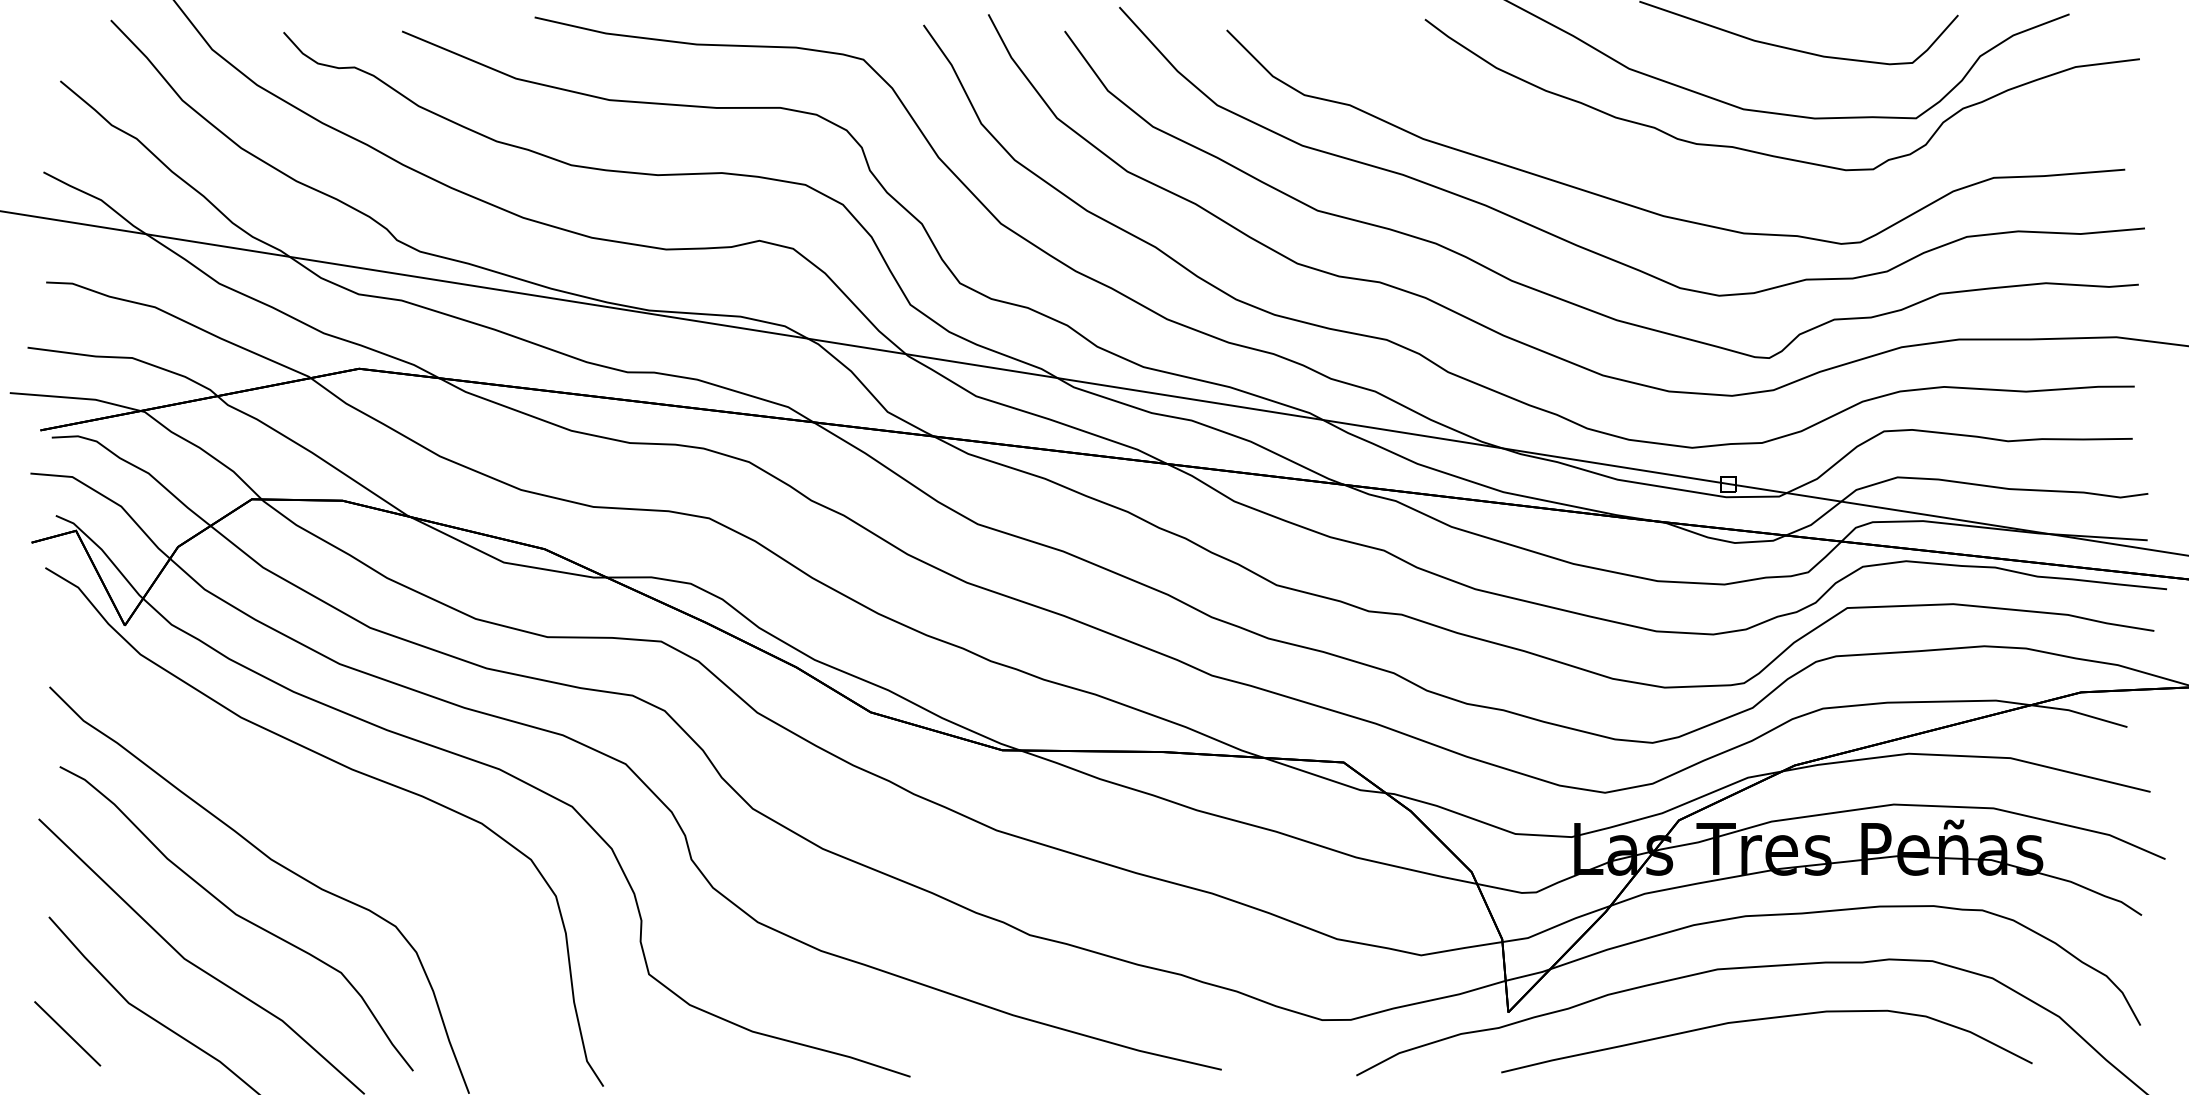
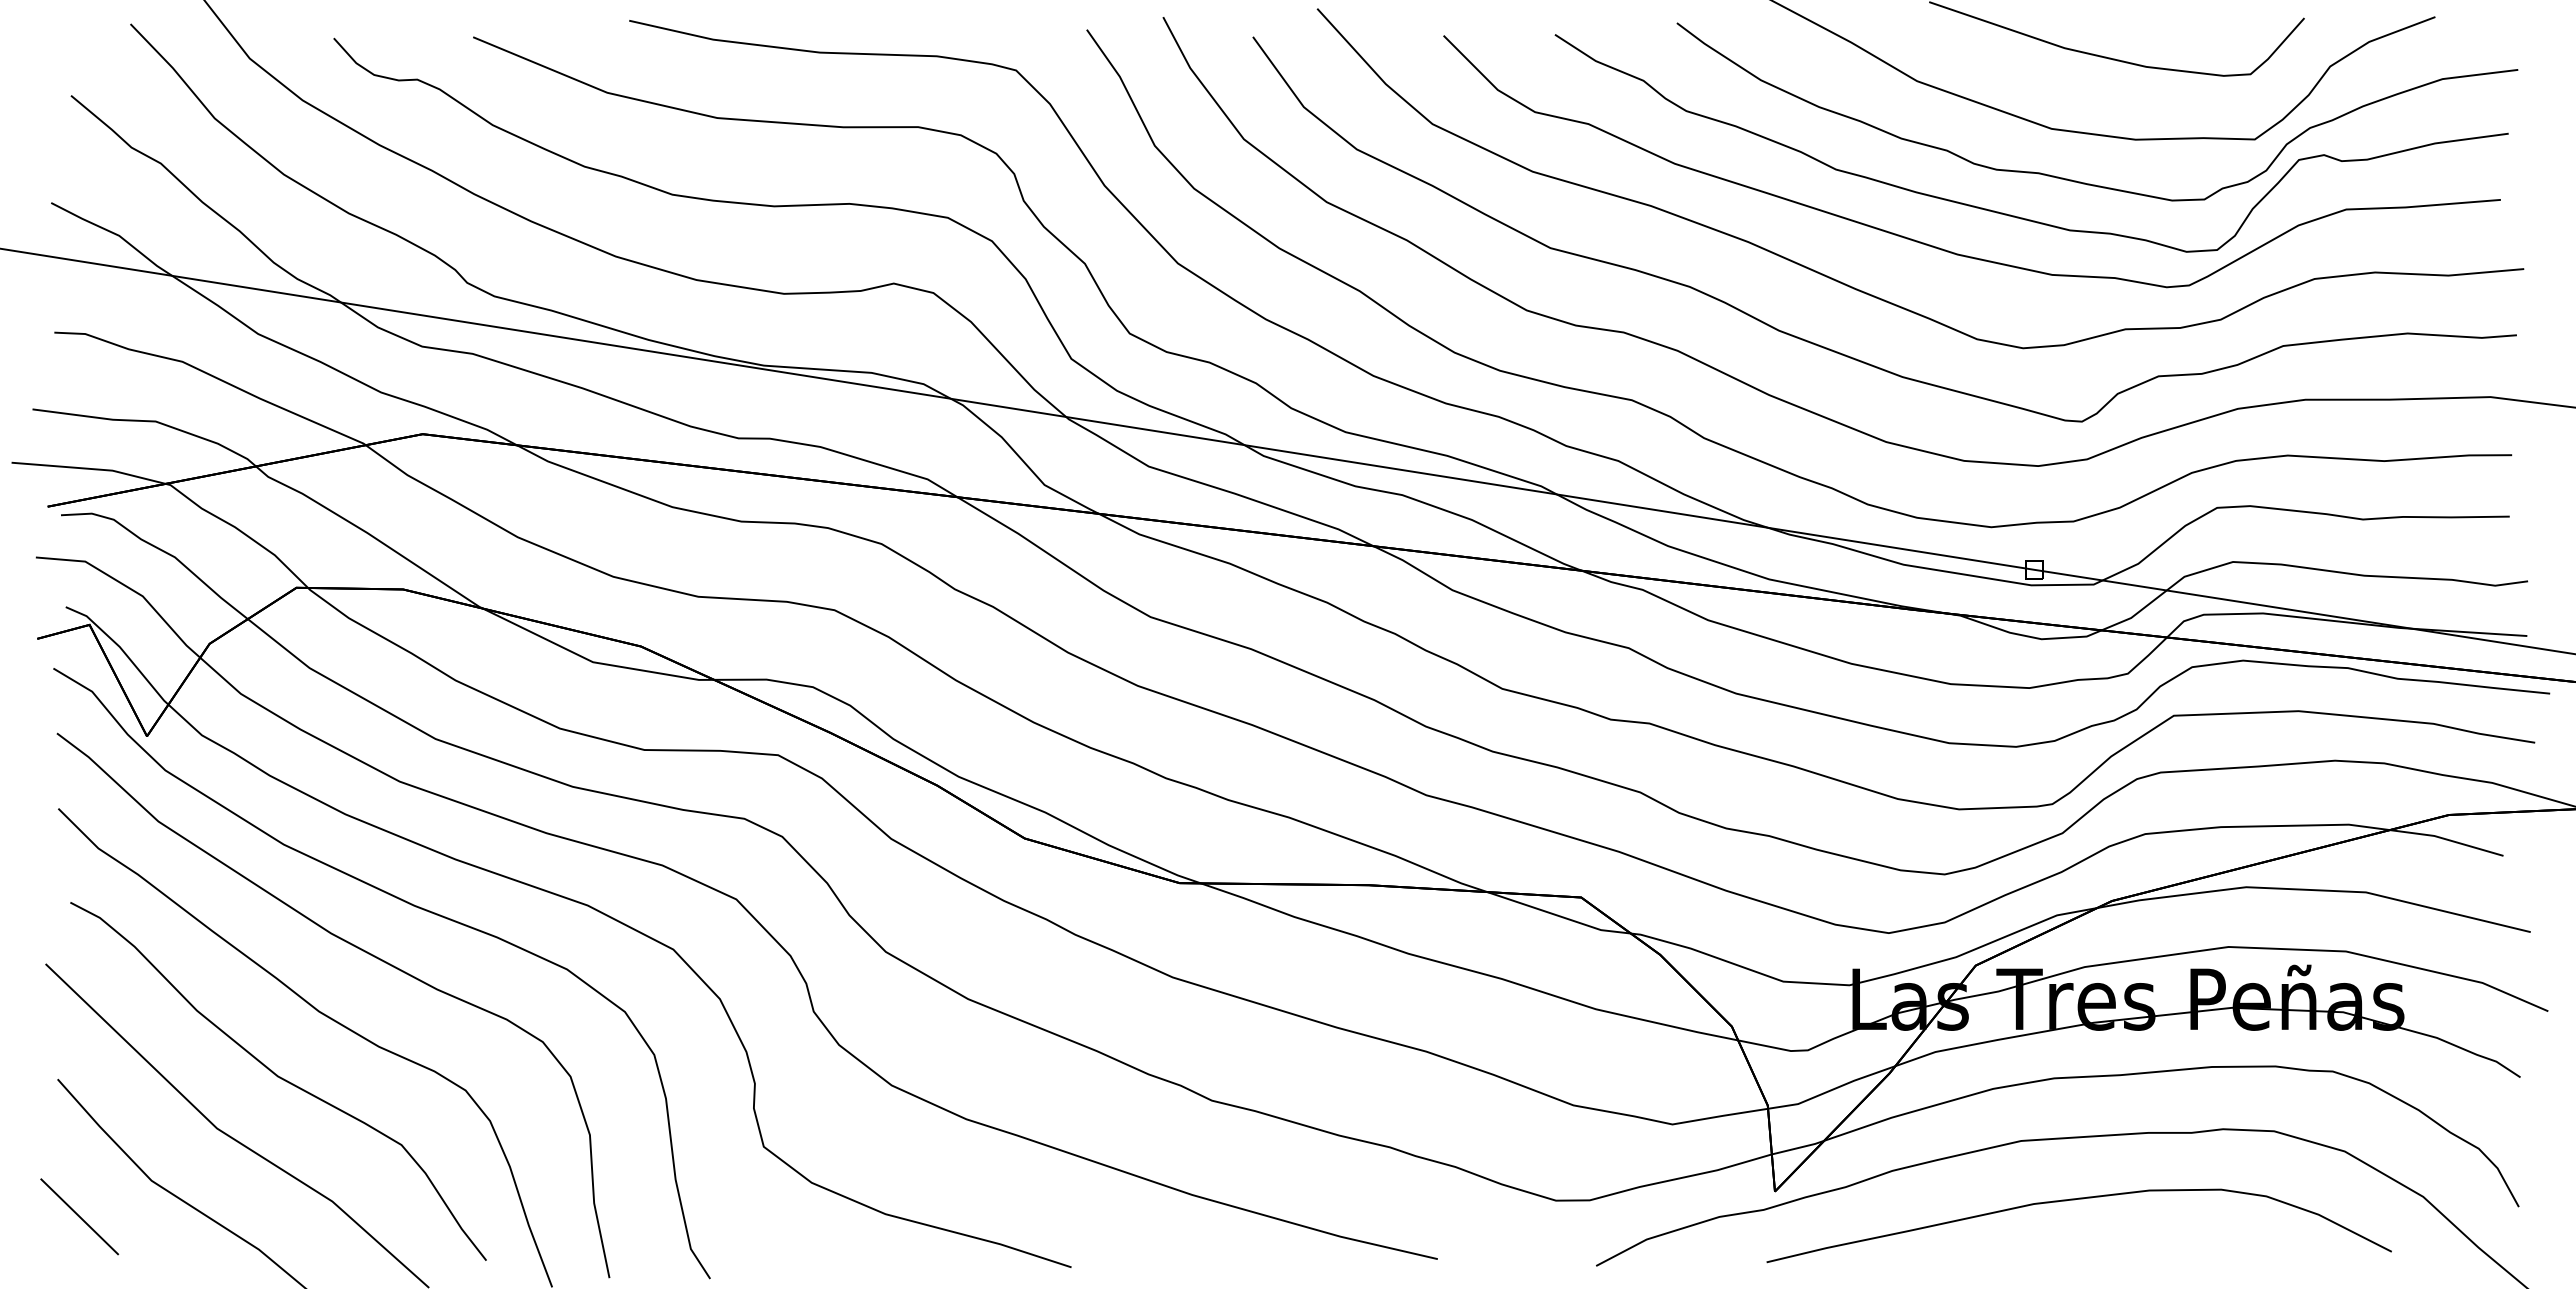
part: (1711, 182) -> (2014, 215), added
part: (308, 808) -> (362, 951), added

